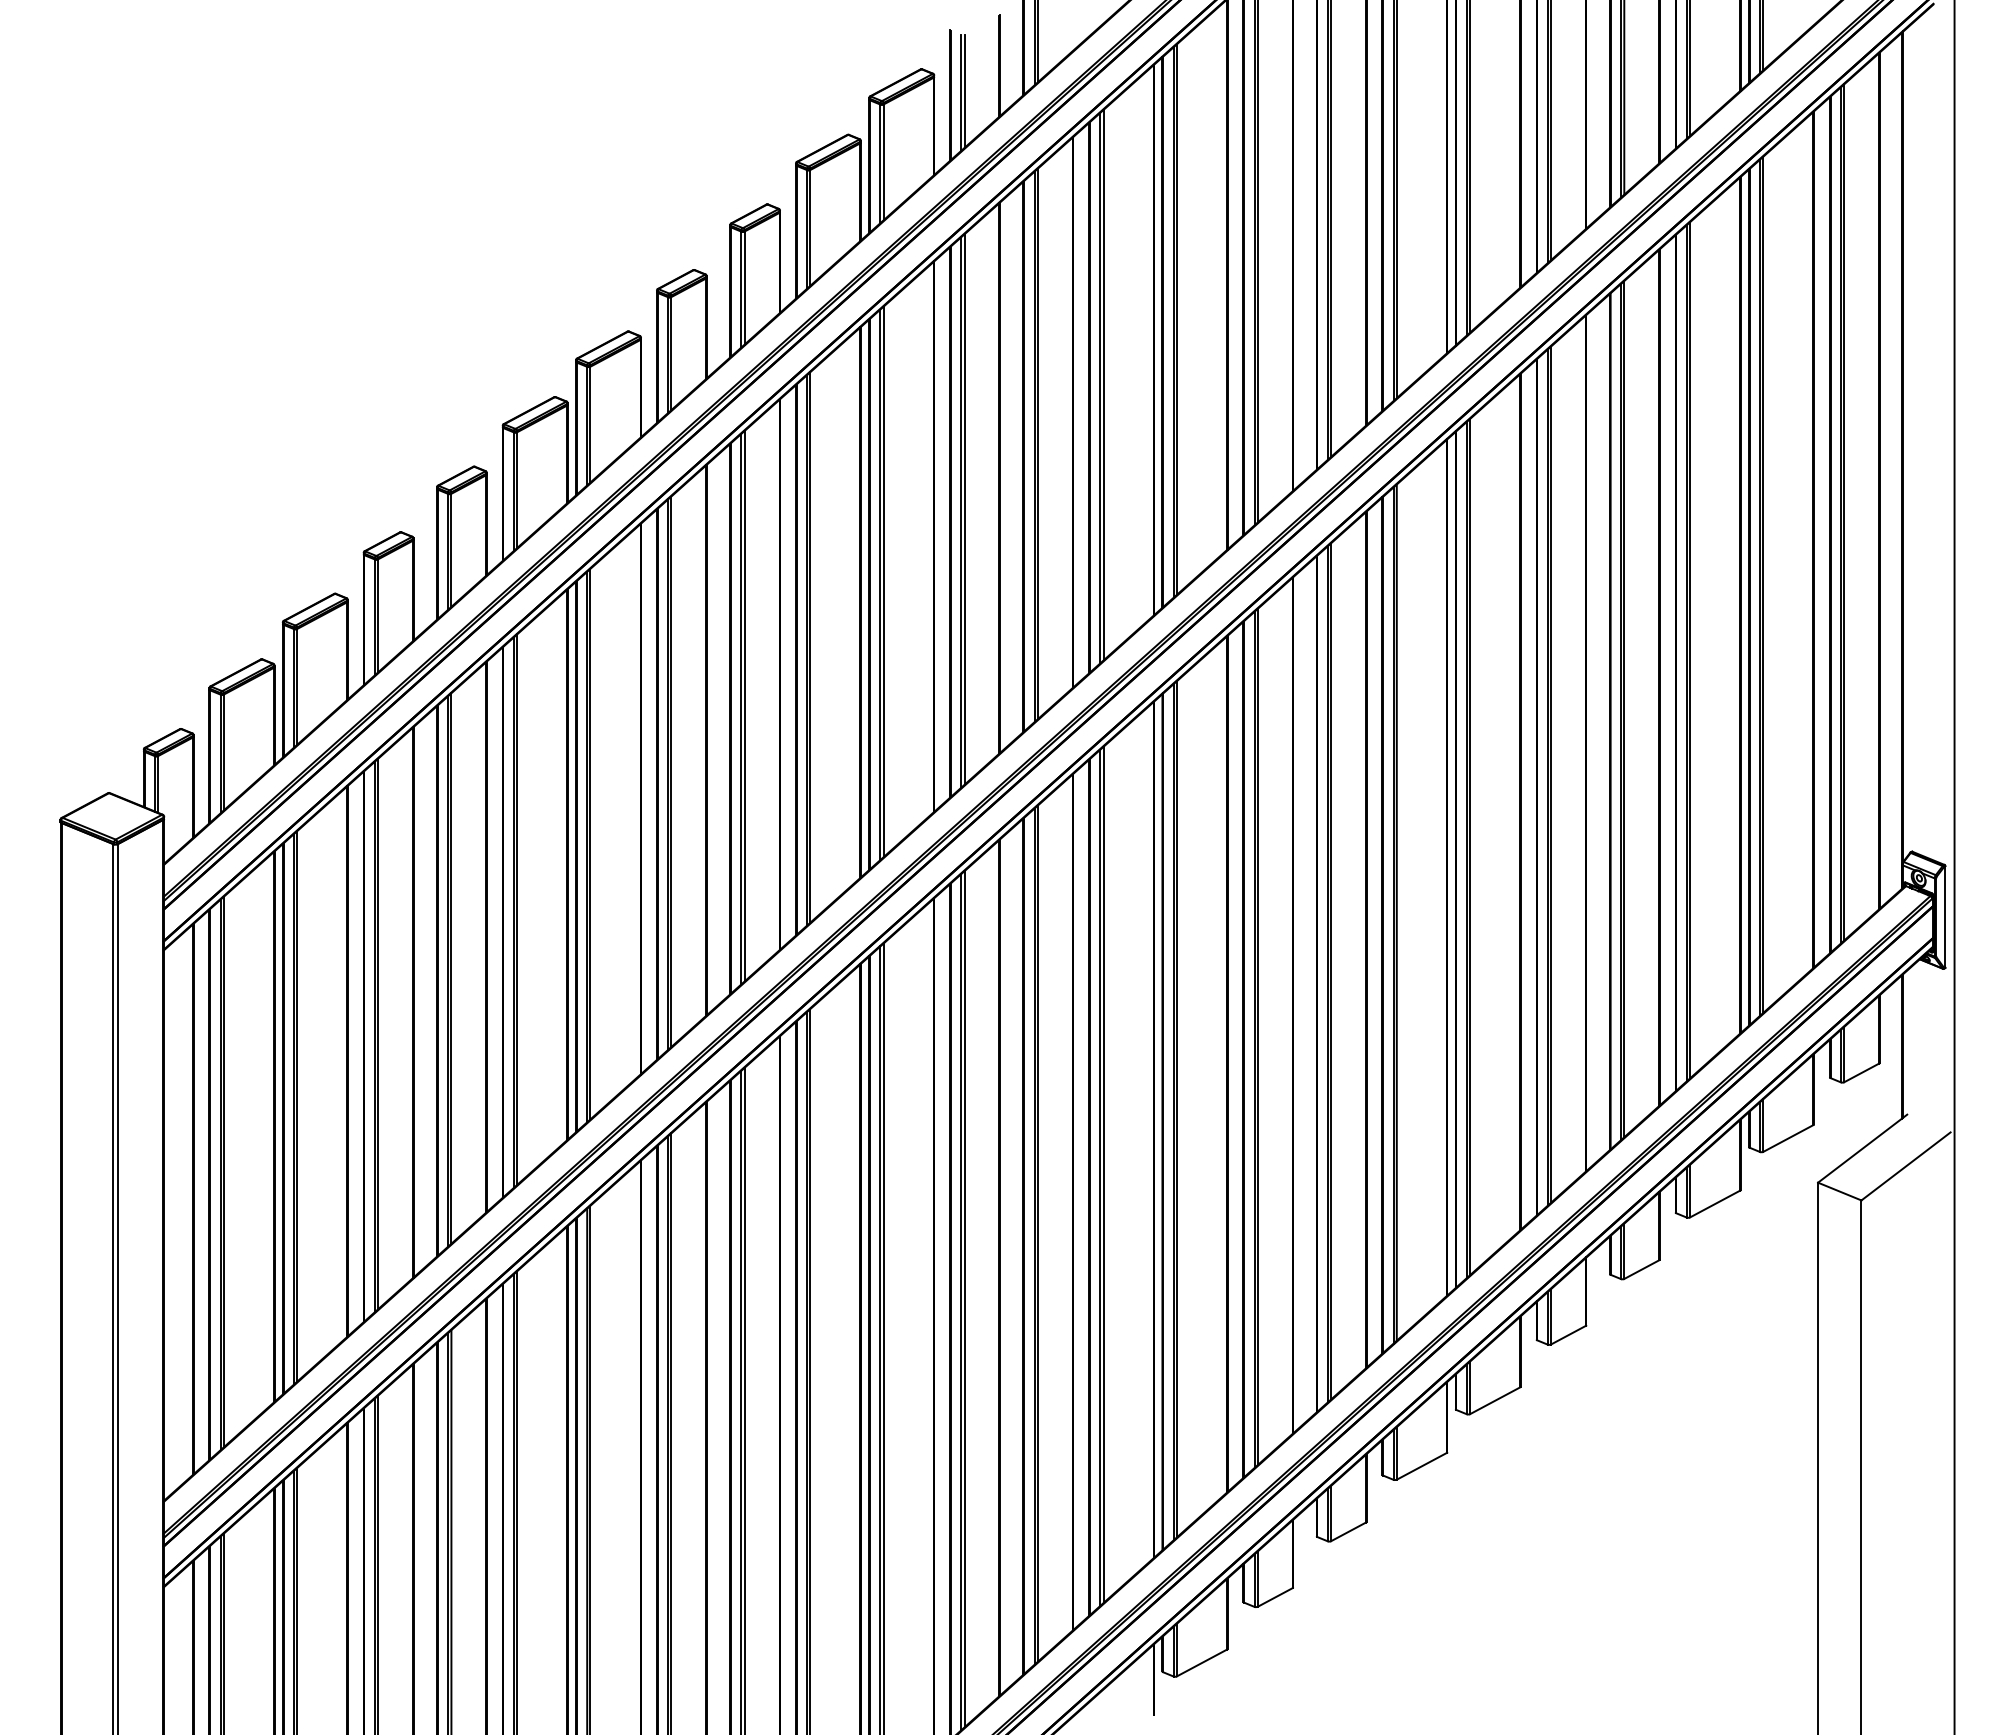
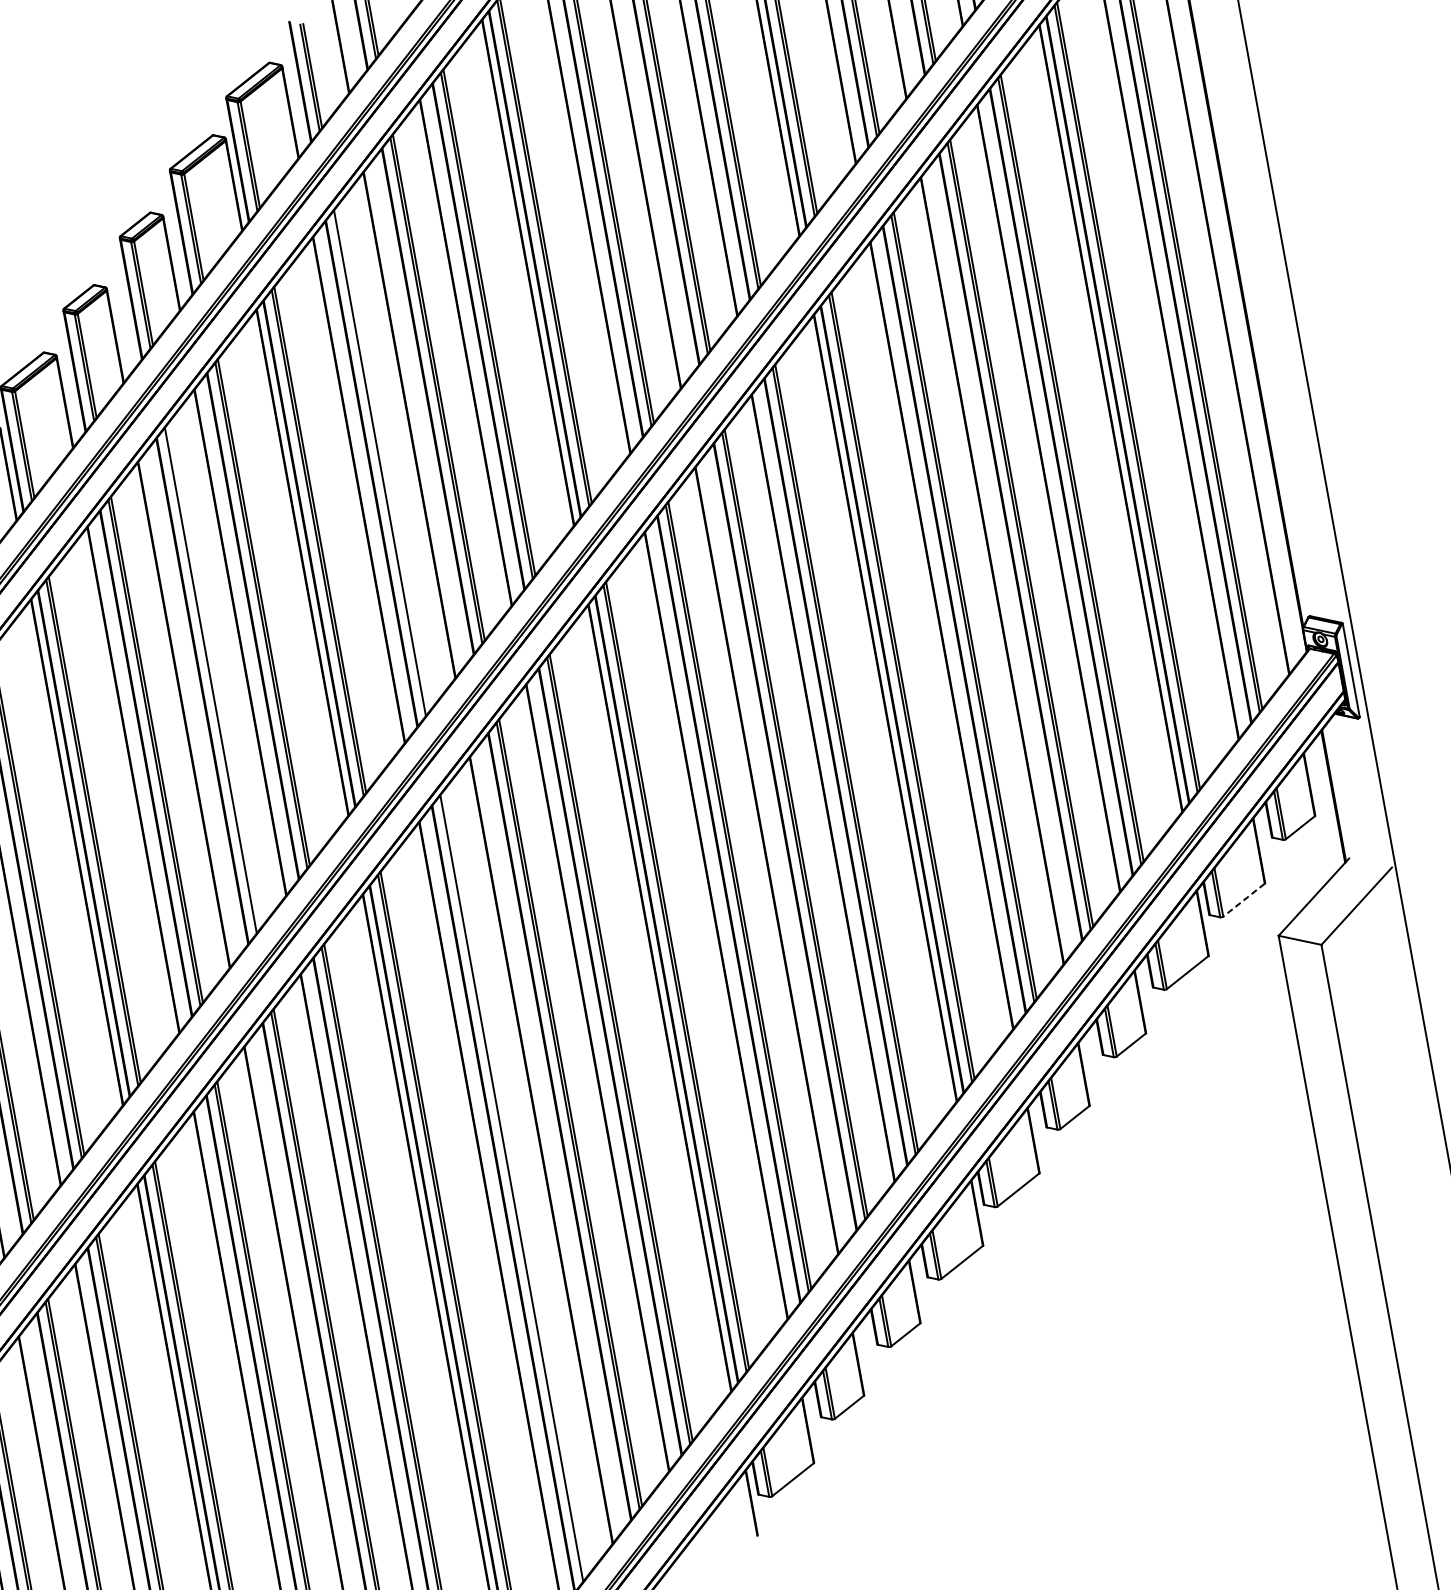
line: (964, 509) -> (382, 460), removed
line: (744, 705) -> (213, 676), removed
line: (1787, 1138) -> (1243, 900), solid -> dashed
line: (964, 1299) -> (514, 1185), removed

